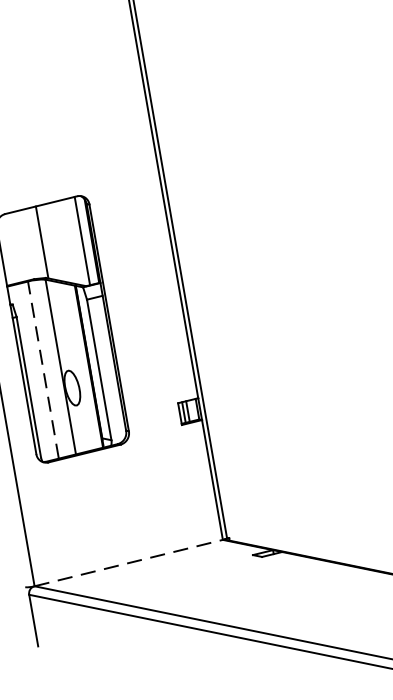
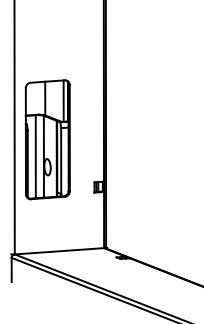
line: (42, 369) -> (35, 156), dashed -> solid
line: (128, 563) -> (59, 251), dashed -> solid

